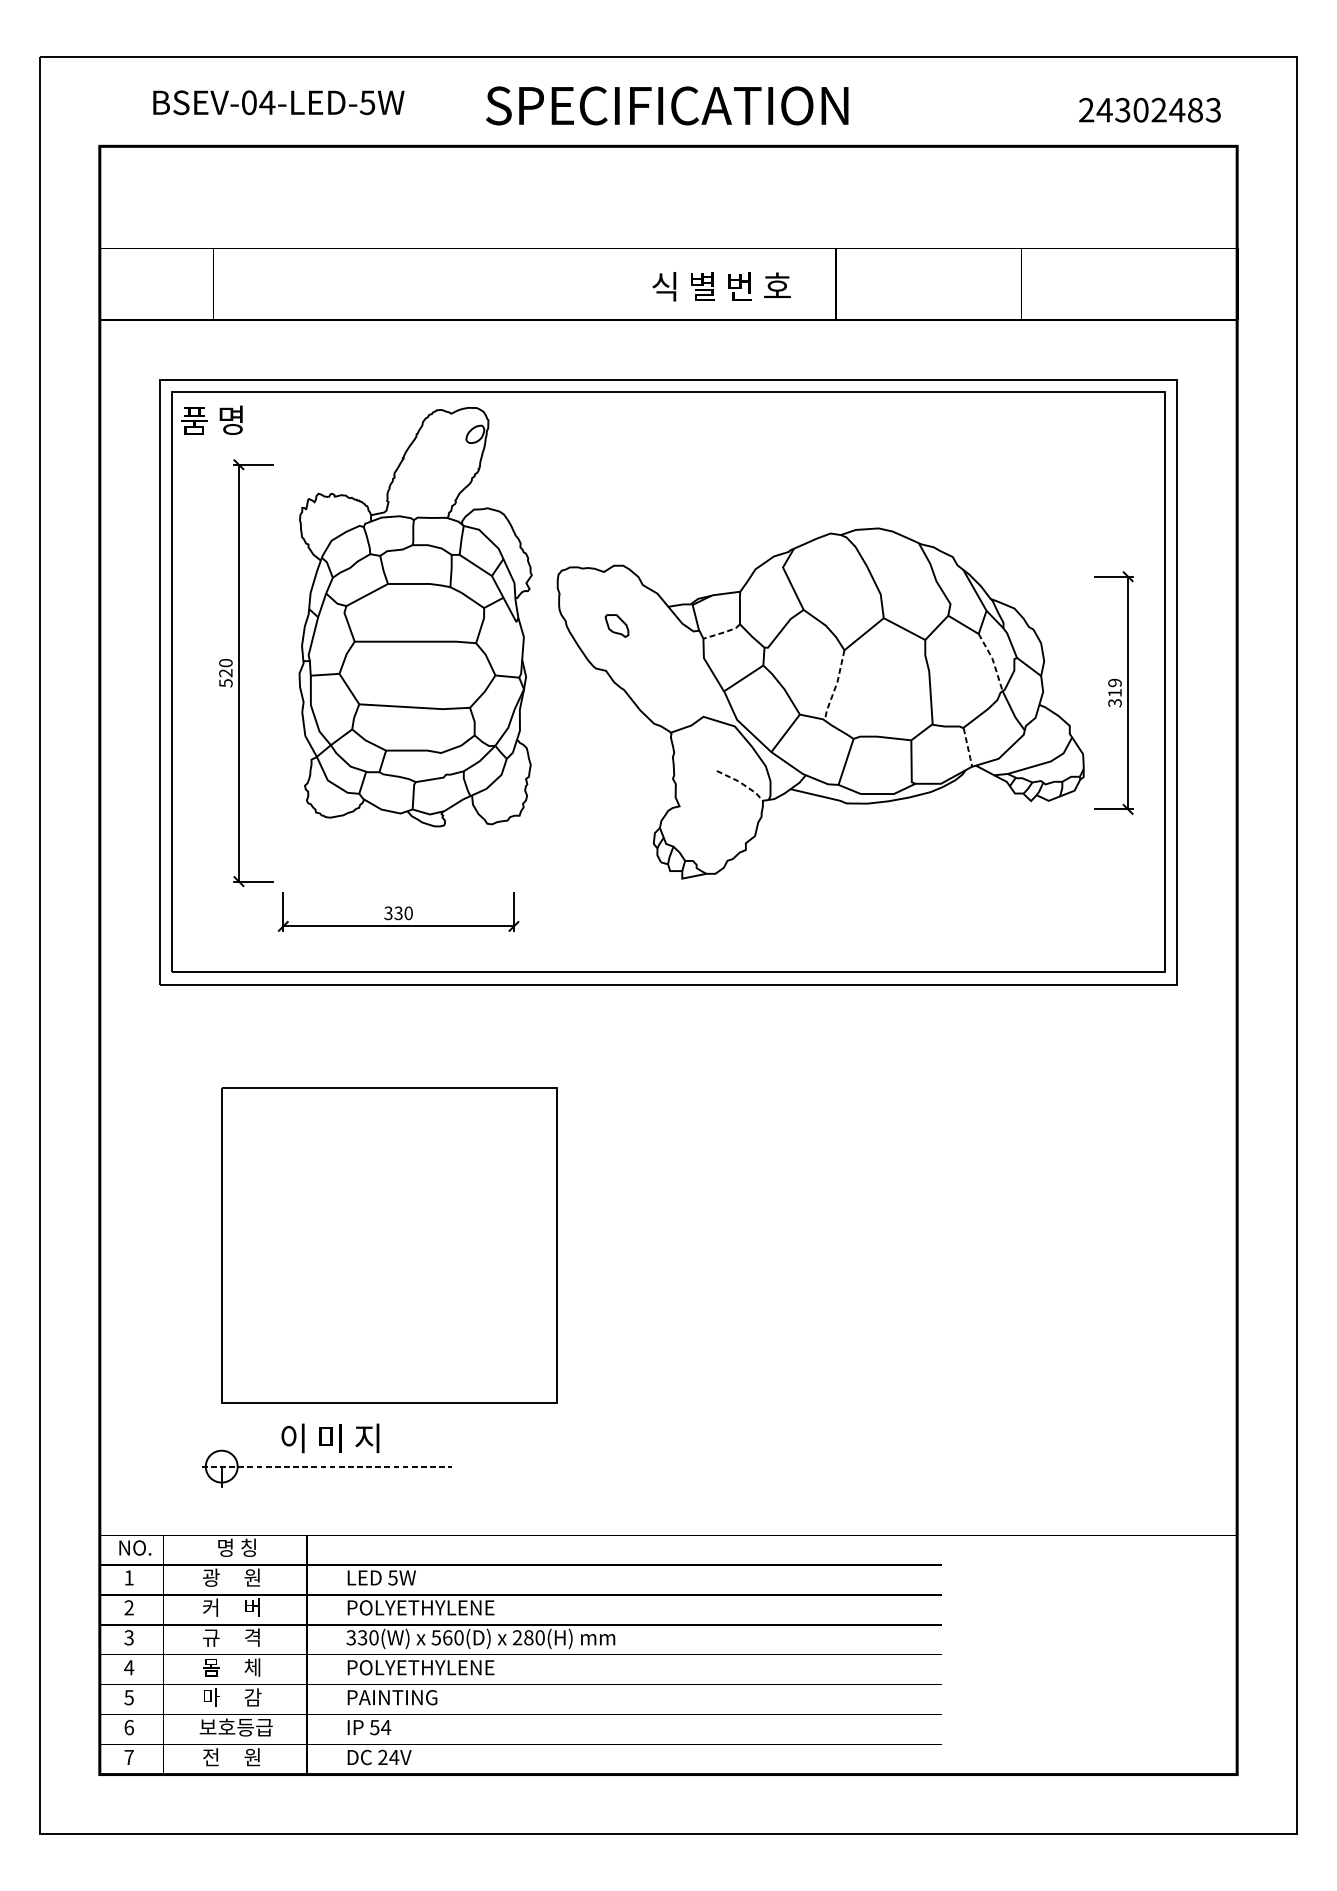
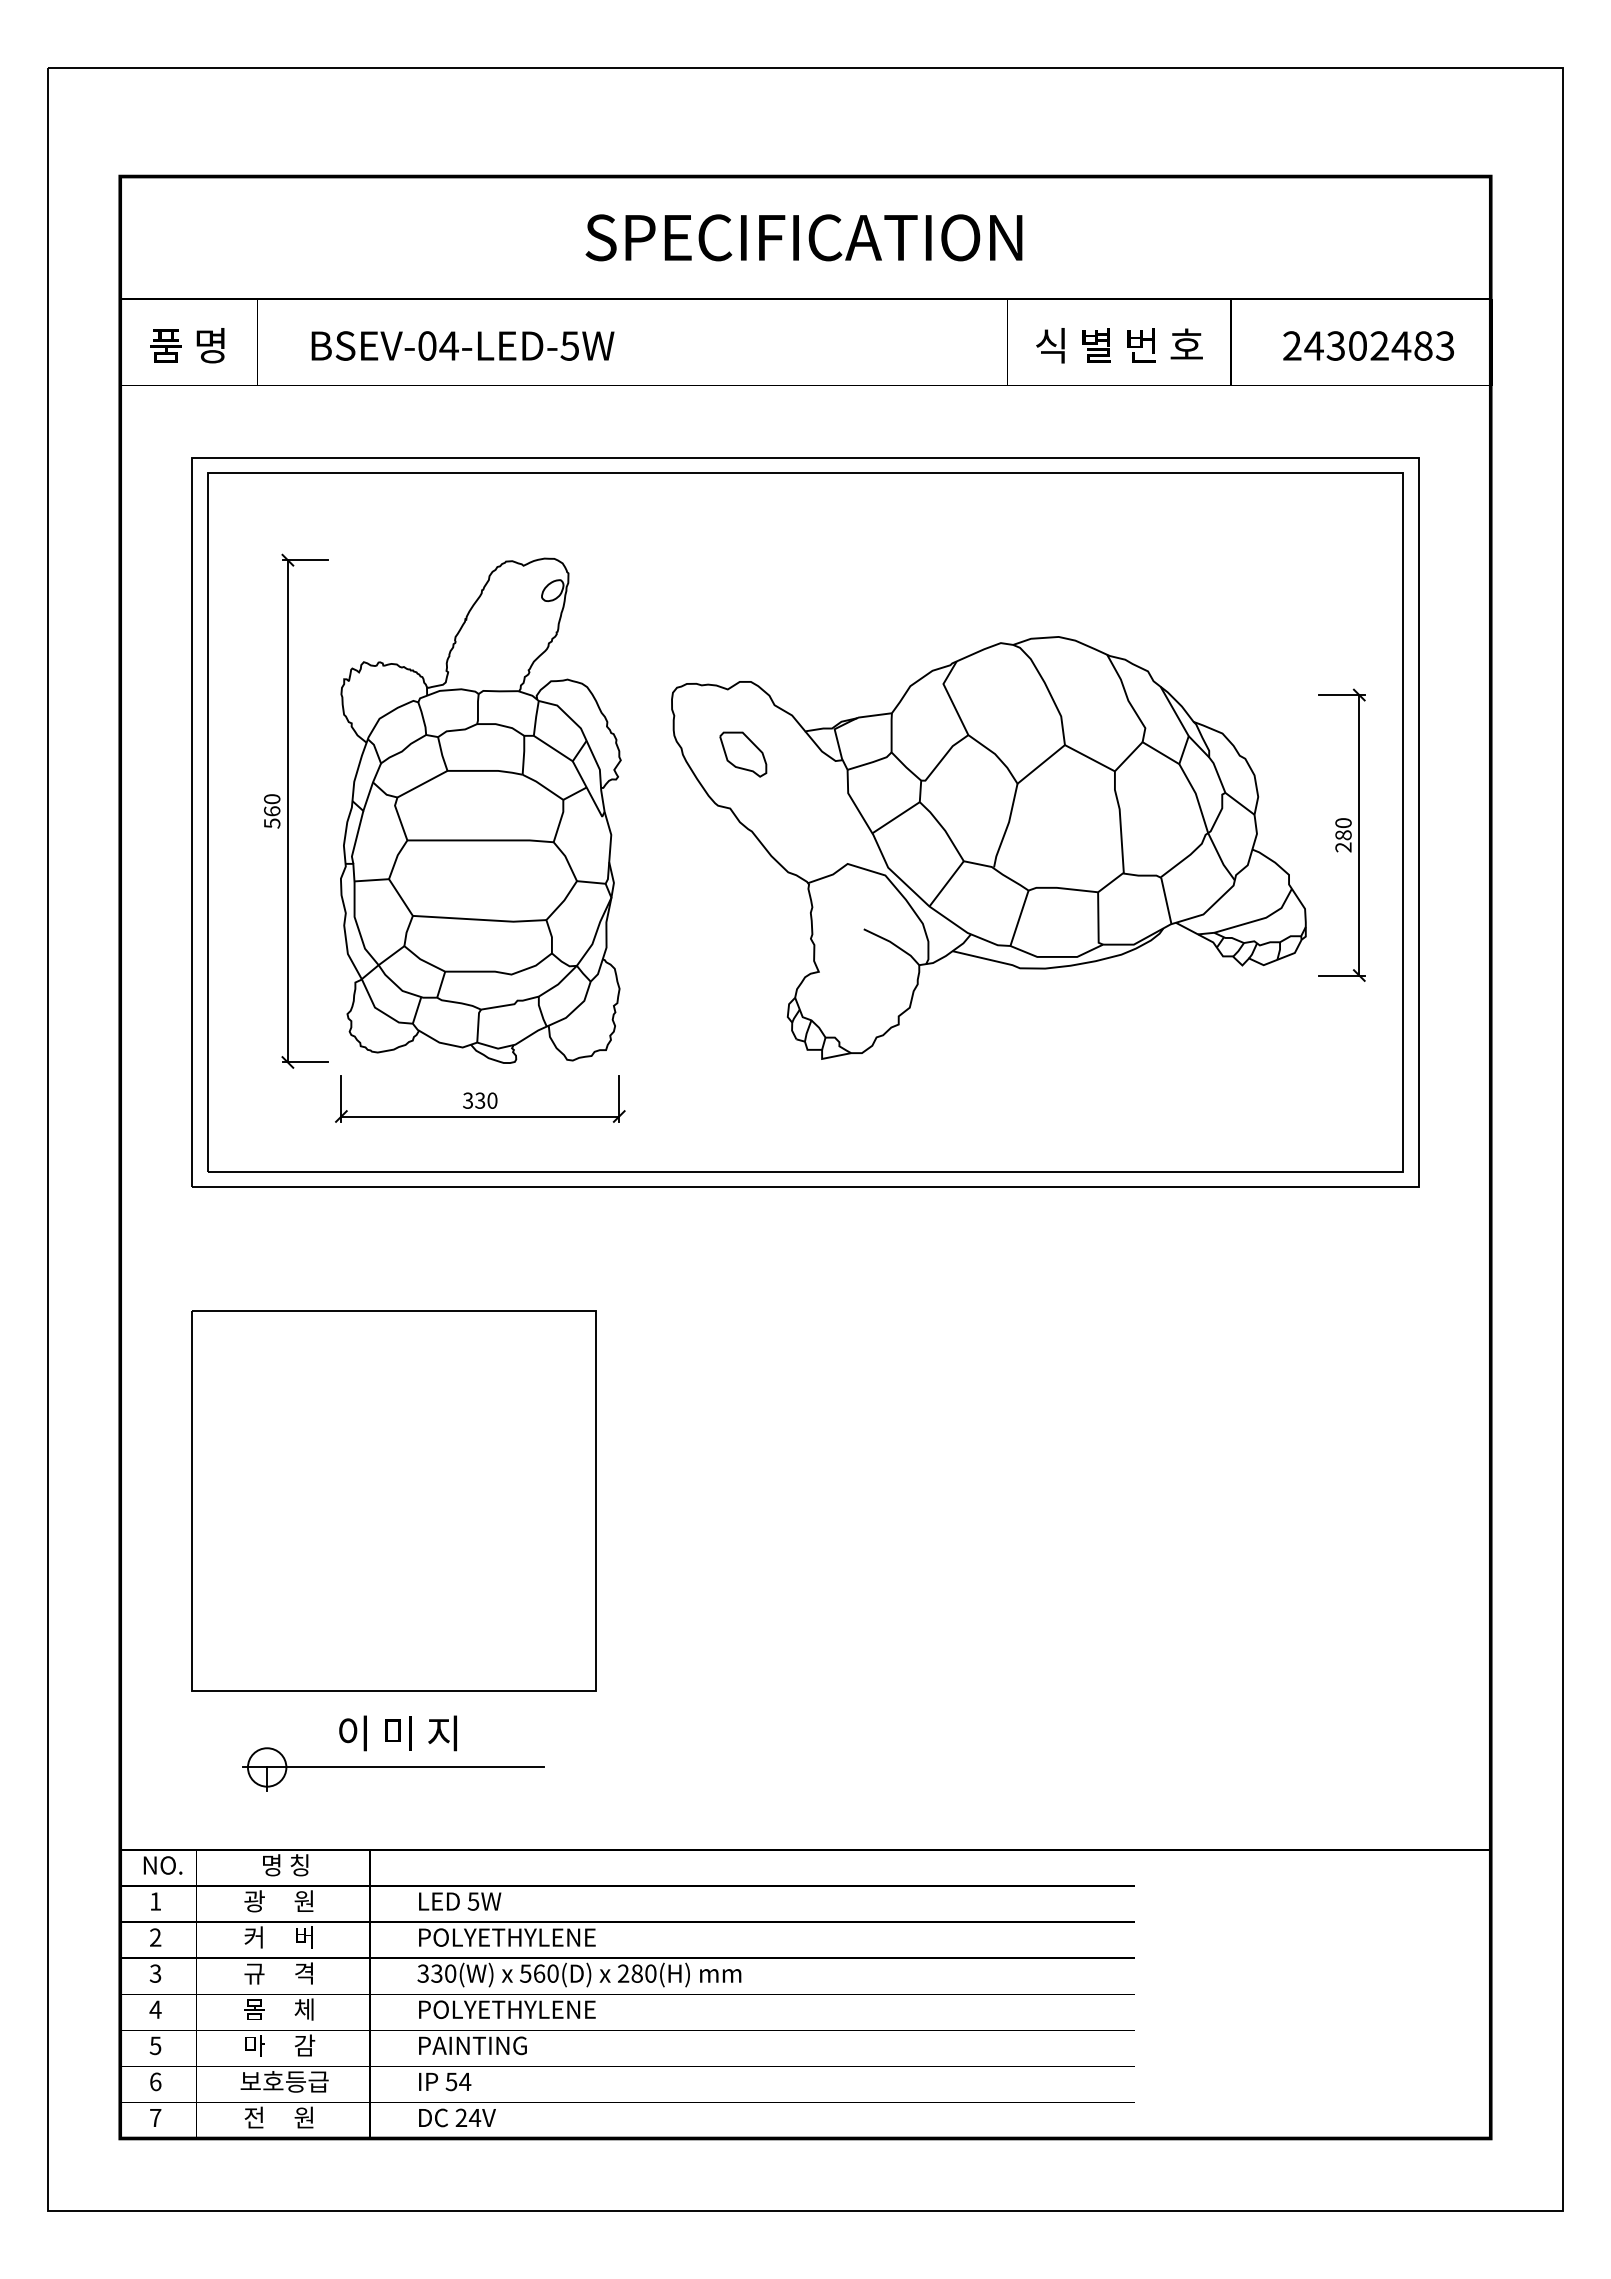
text: (278, 102) -> (462, 345), moved
text: (666, 105) -> (803, 237), moved
text: (1149, 109) -> (1368, 345), moved
text: (721, 286) -> (1119, 345), moved
text: (212, 420) -> (187, 345), moved
part: (415, 616) -> (480, 810), moved
part: (617, 625) -> (743, 754), size x1.67
line: (723, 632) -> (871, 762), dashed -> solid
line: (992, 661) -> (1196, 797), dashed -> solid
text: (226, 673) -> (272, 811), 520 -> 560
line: (836, 685) -> (1007, 826), dashed -> solid
text: (1114, 693) -> (1343, 835), 319 -> 280
line: (968, 747) -> (1166, 901), dashed -> solid
line: (741, 783) -> (893, 944), dashed -> solid
part: (388, 1245) -> (393, 1500), moved
line: (327, 1466) -> (394, 1767), dashed -> solid

